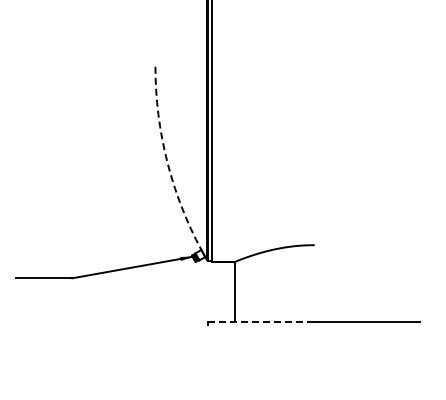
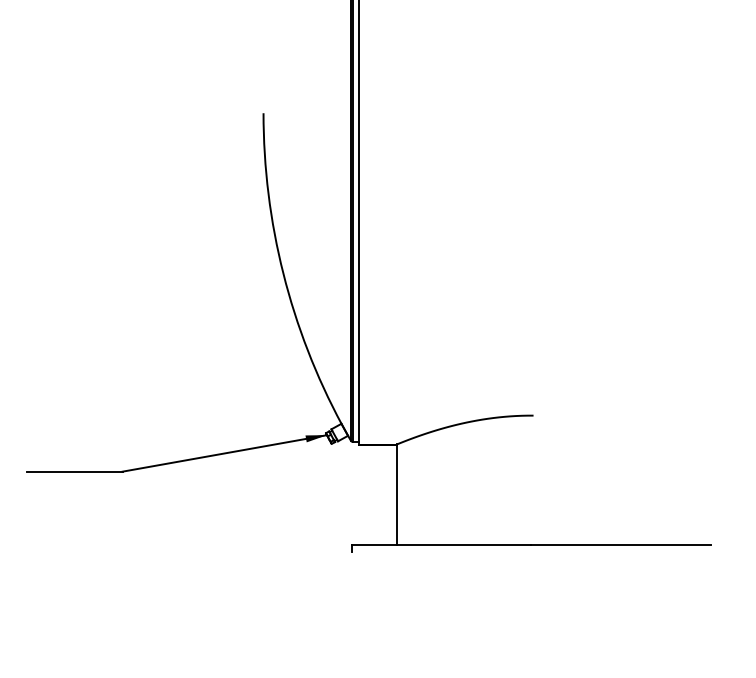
arc: (167, 161) -> (283, 273), dashed -> solid
line: (260, 321) -> (441, 544), dashed -> solid

